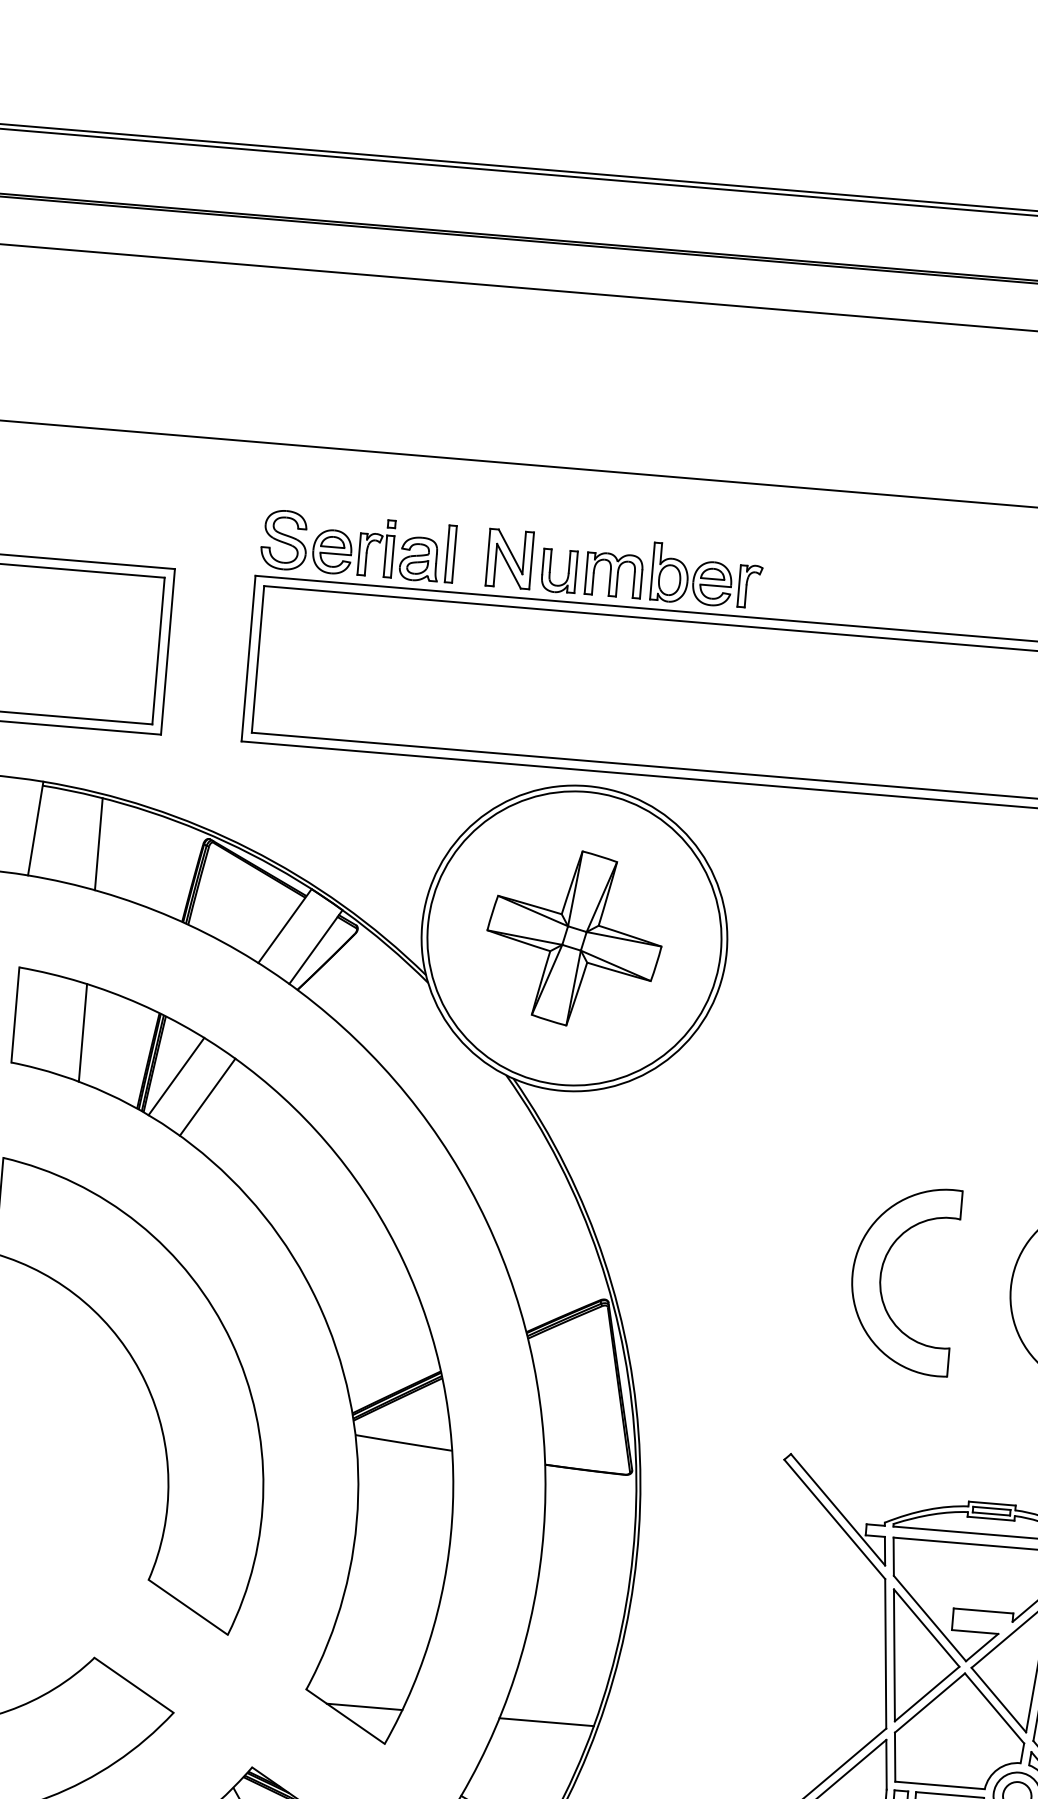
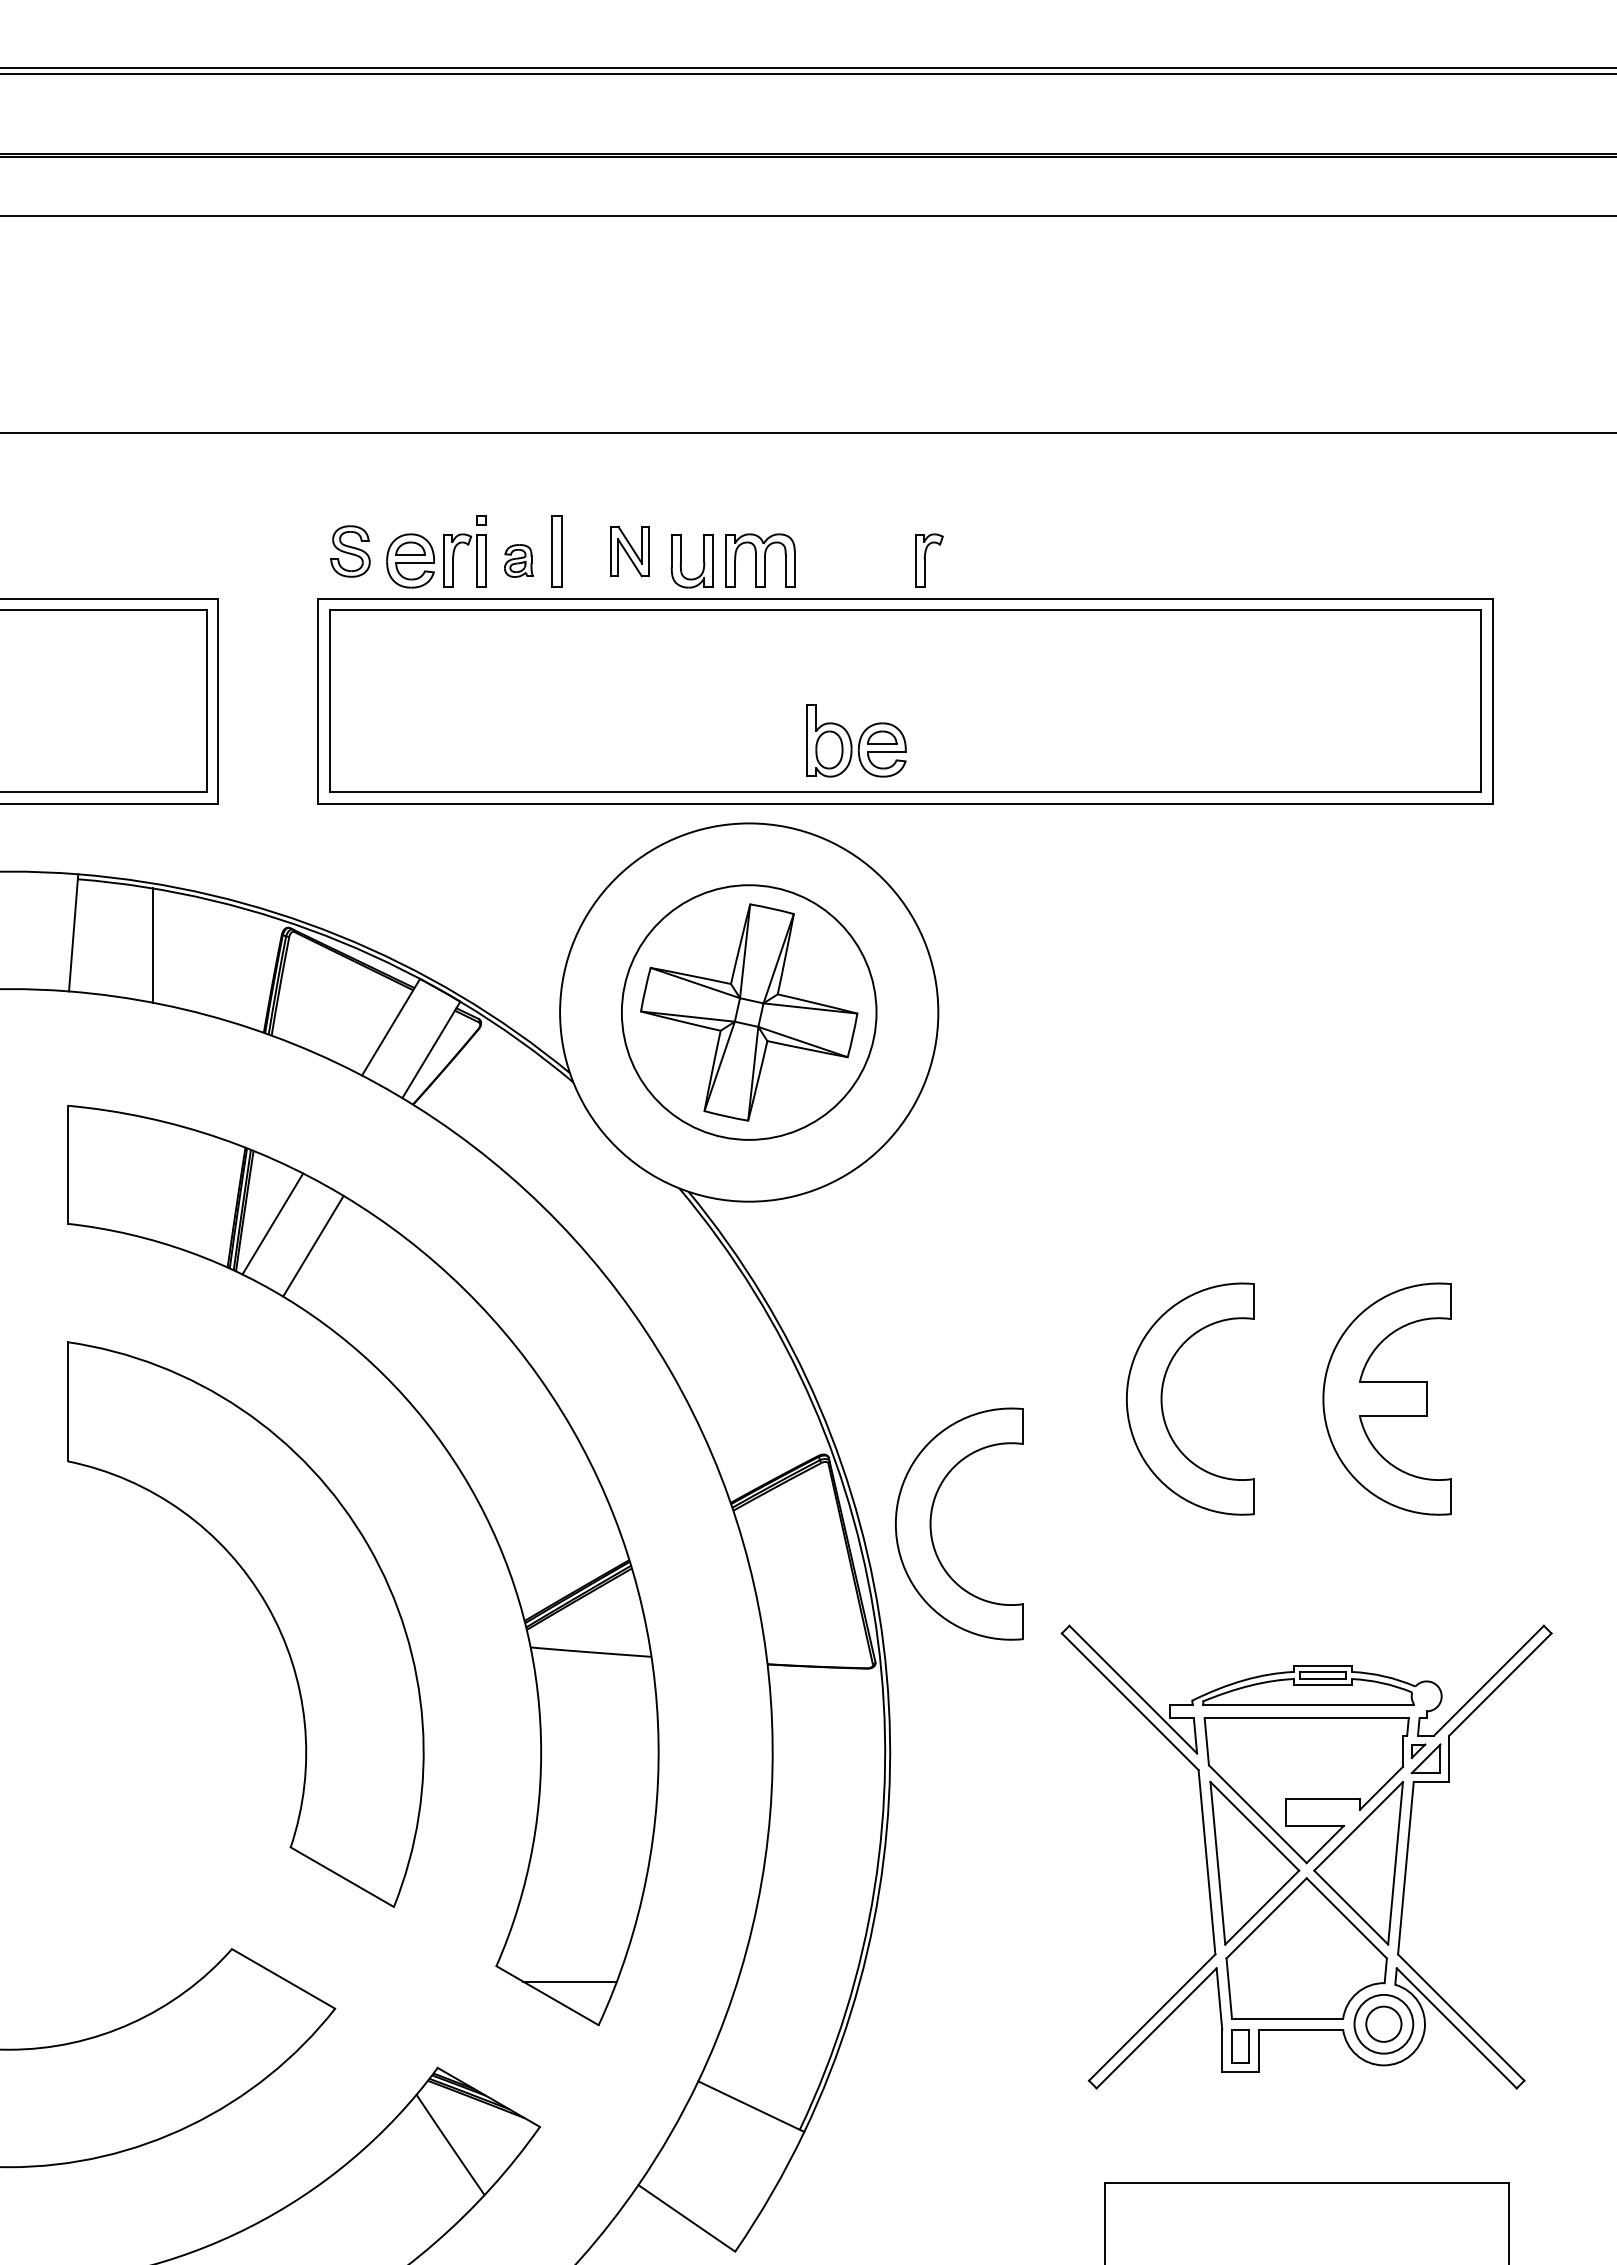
part: (284, 540) -> (350, 551), size x0.7
part: (419, 558) -> (518, 560), size x0.6
part: (509, 558) -> (629, 551), size x0.7
part: (692, 574) -> (856, 740), moved
circle: (574, 938) -> (749, 1012), size x0.7
line: (83, 1032) -> (153, 1179), removed
part: (686, 1362) -> (931, 1523), added
line: (546, 1722) -> (795, 1981), removed

